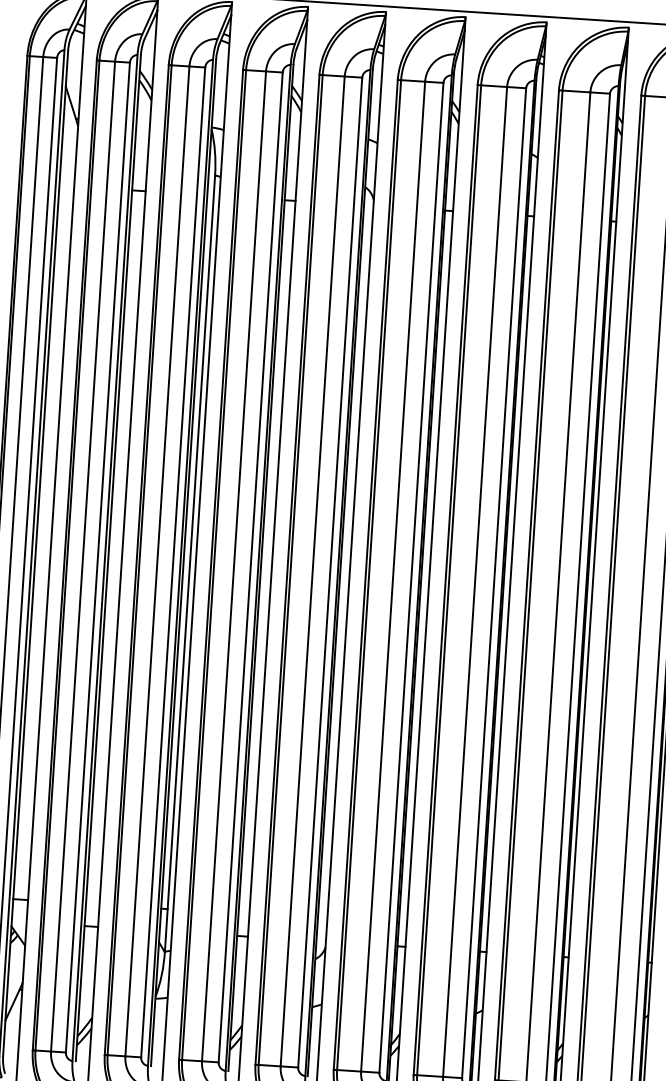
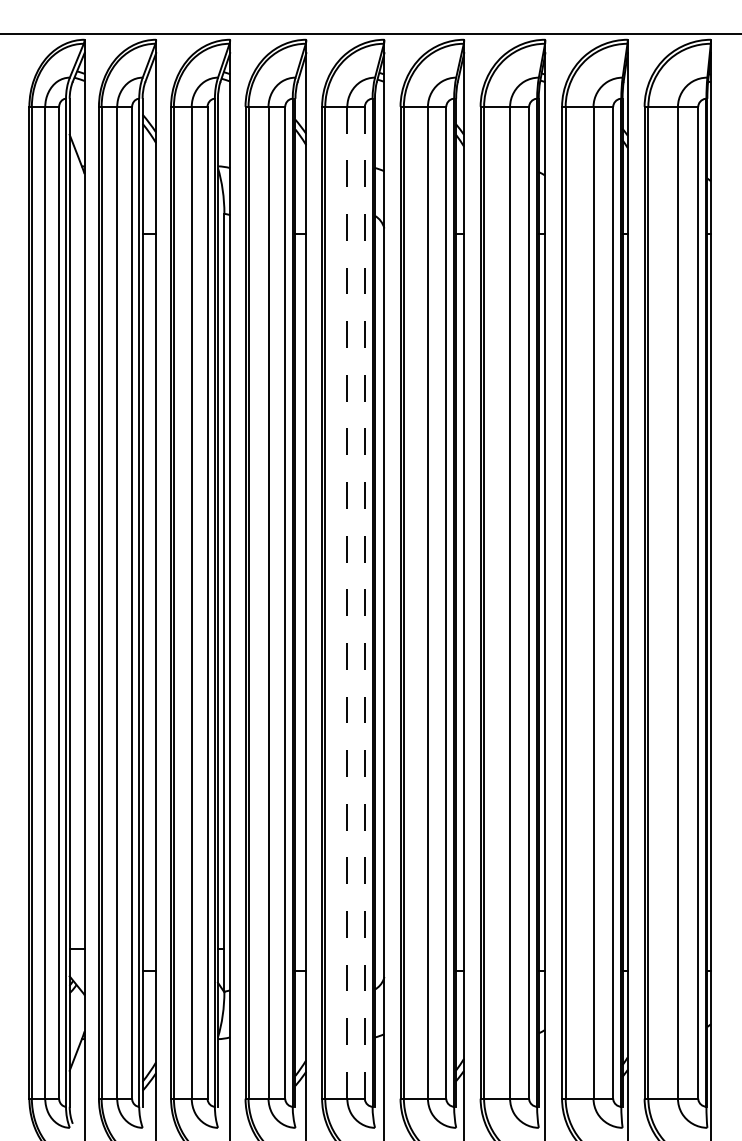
line: (312, 571) -> (347, 602), solid -> dashed
line: (329, 572) -> (364, 602), solid -> dashed

